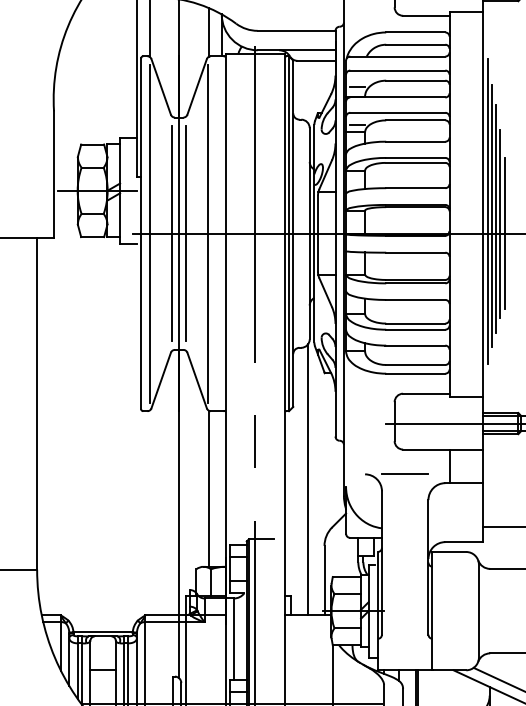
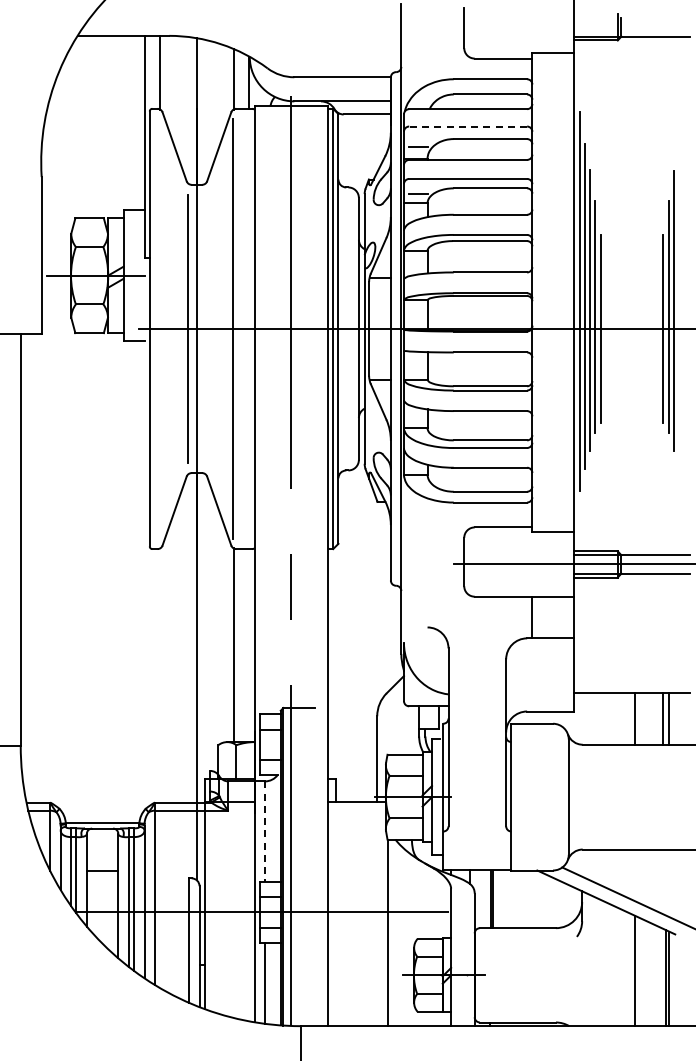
line: (398, 70) -> (468, 126), solid -> dashed
line: (150, 233) -> (161, 328), removed
line: (186, 233) -> (205, 328), removed
line: (405, 473) -> (477, 626), removed
line: (307, 480) -> (356, 634), removed
line: (234, 639) -> (265, 832), solid -> dashed

